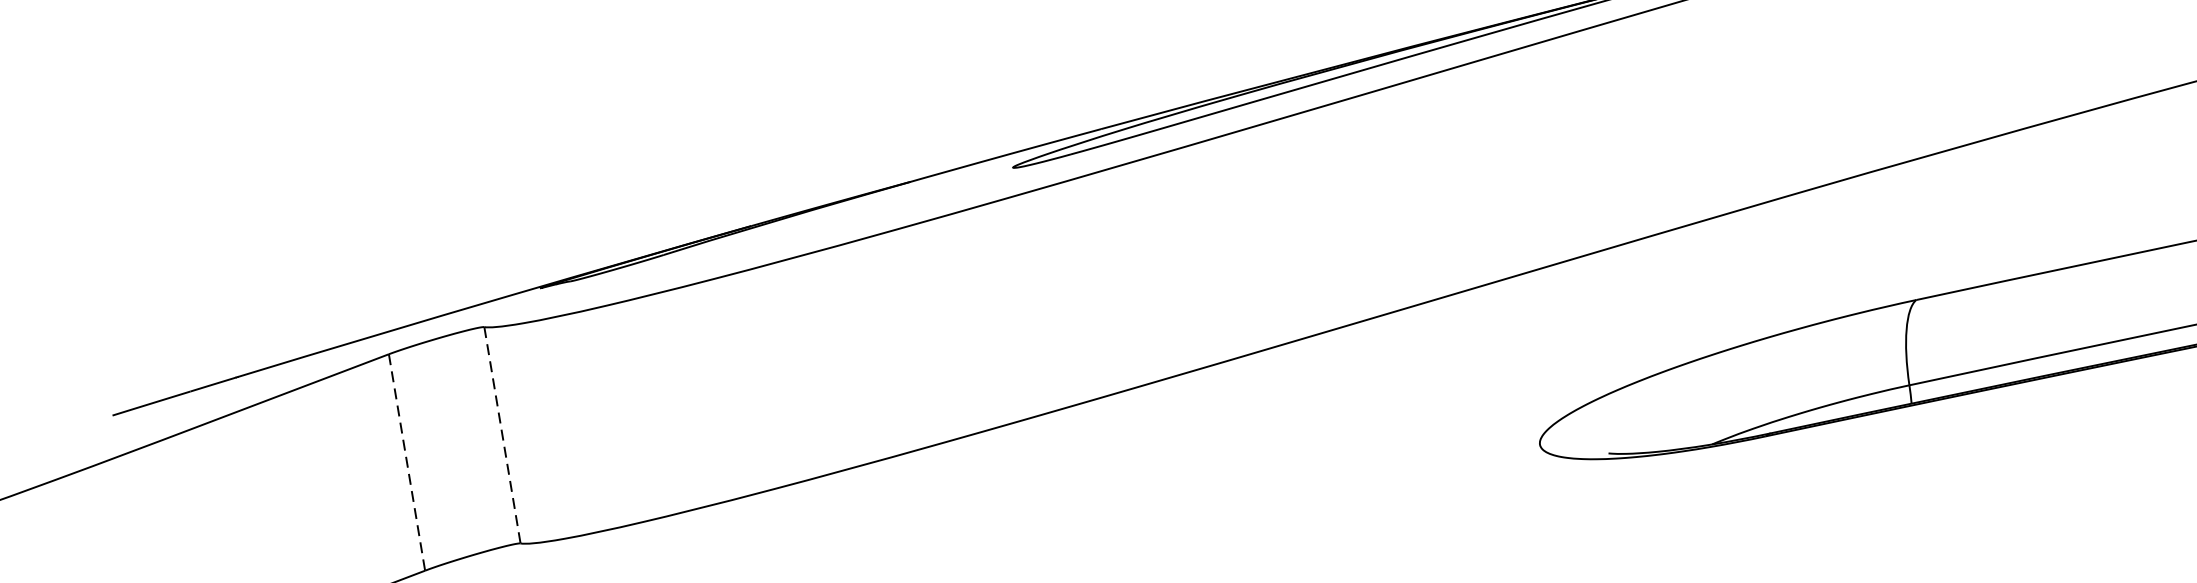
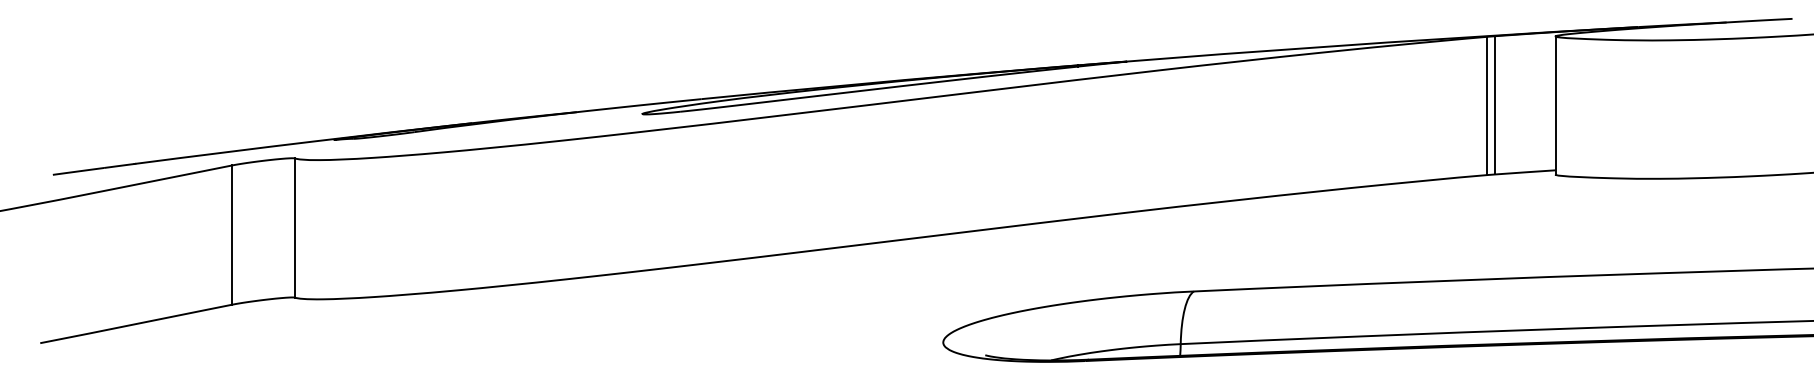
line: (501, 436) -> (294, 228), dashed -> solid
line: (407, 463) -> (232, 235), dashed -> solid

